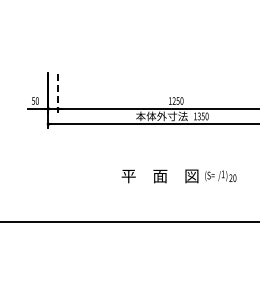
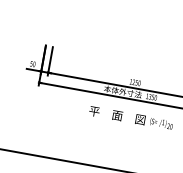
line: (57, 93) -> (49, 61), dashed -> solid
text: (178, 176) -> (130, 118), moved

